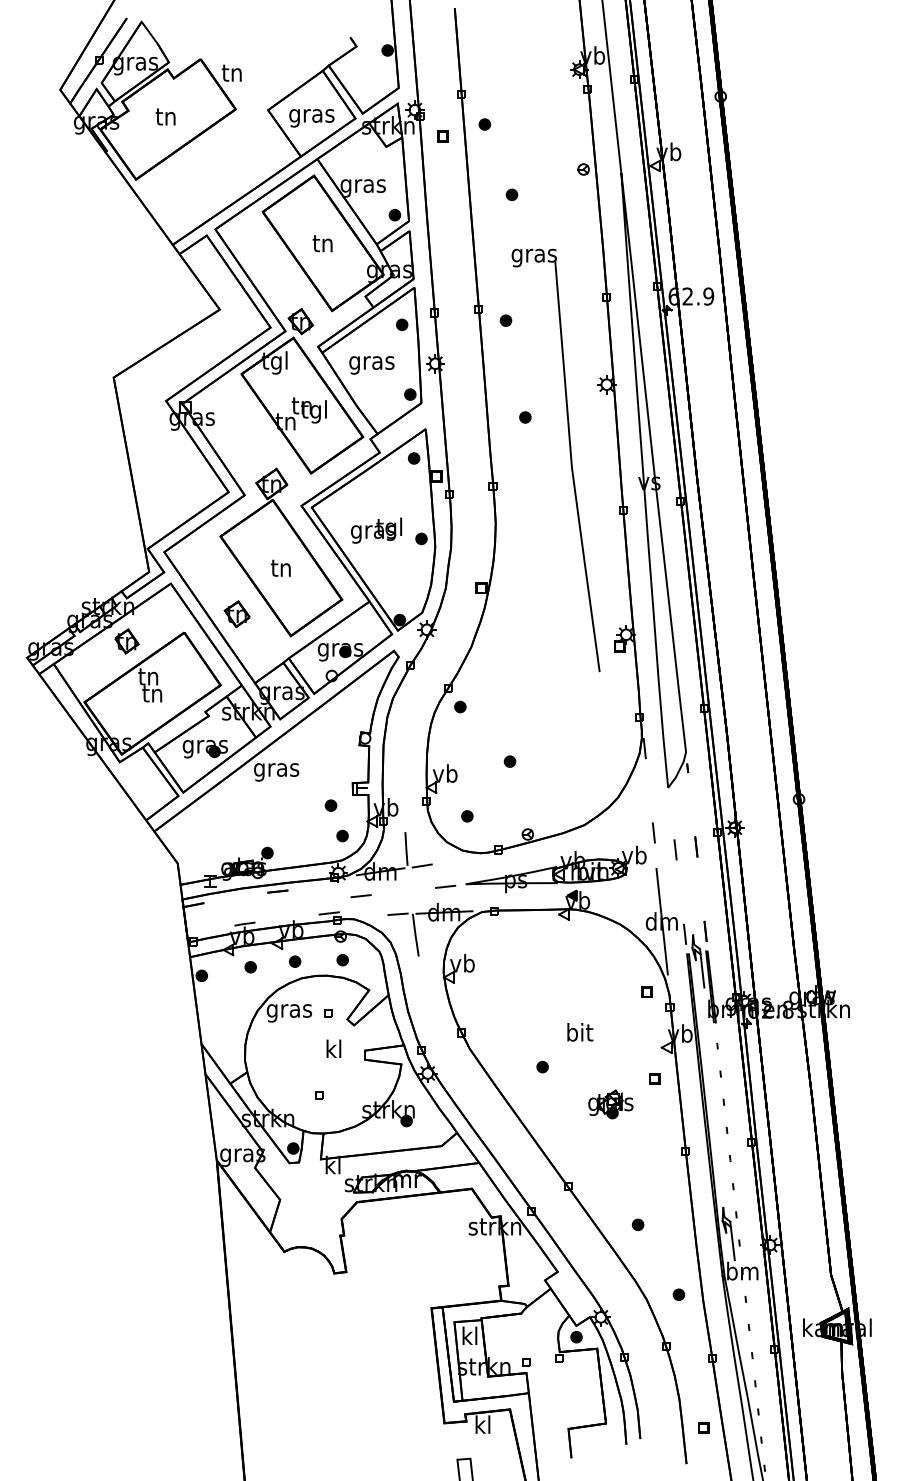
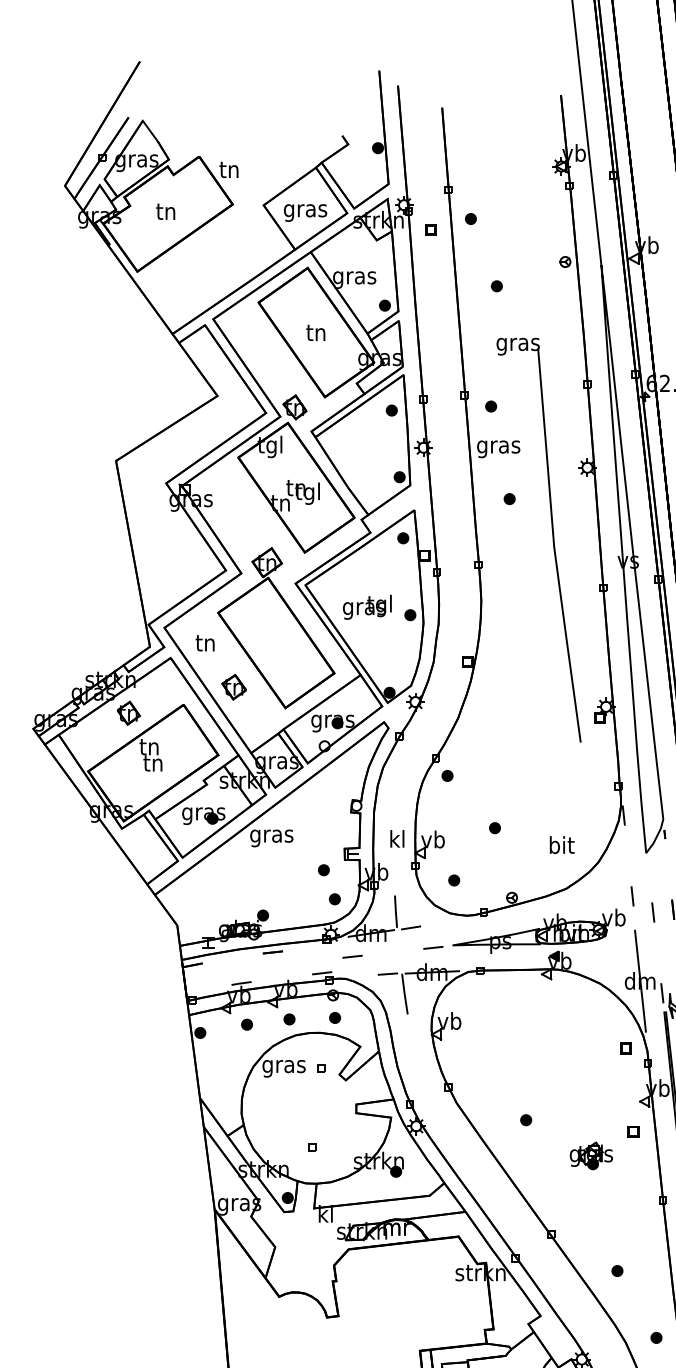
text: (371, 365) -> (498, 449), moved
text: (280, 567) -> (204, 642), moved
text: (580, 1032) -> (562, 845), moved
text: (333, 1048) -> (396, 838), moved

